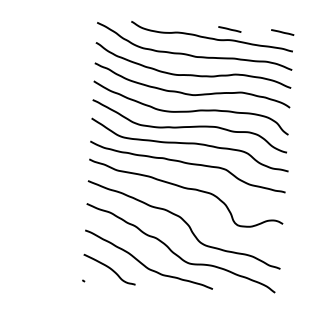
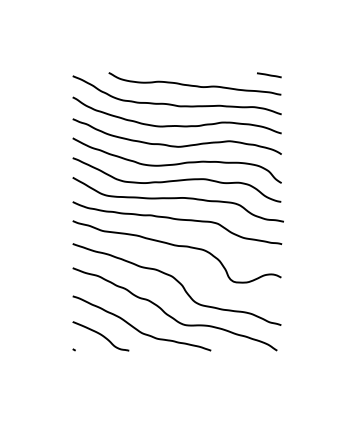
line: (230, 29) -> (213, 75), removed

